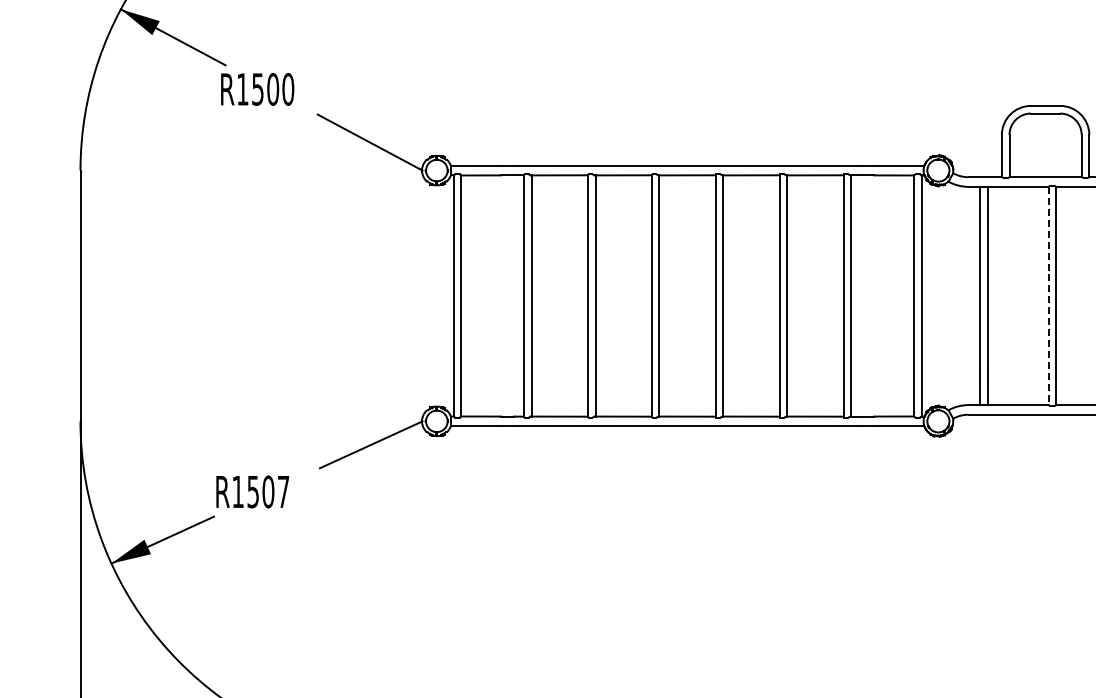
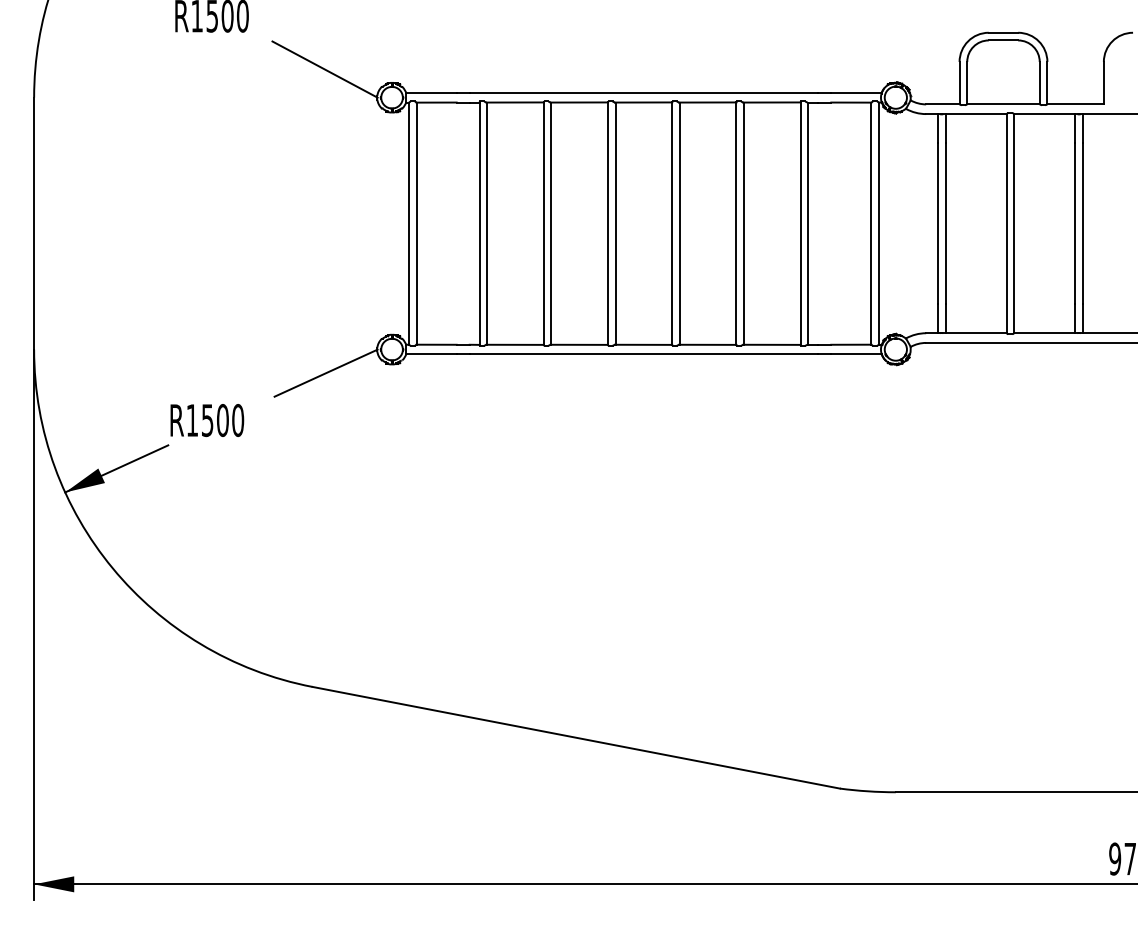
line: (1048, 295) -> (1006, 223), dashed -> solid
text: (283, 491) -> (238, 420), R1507 -> R1500

